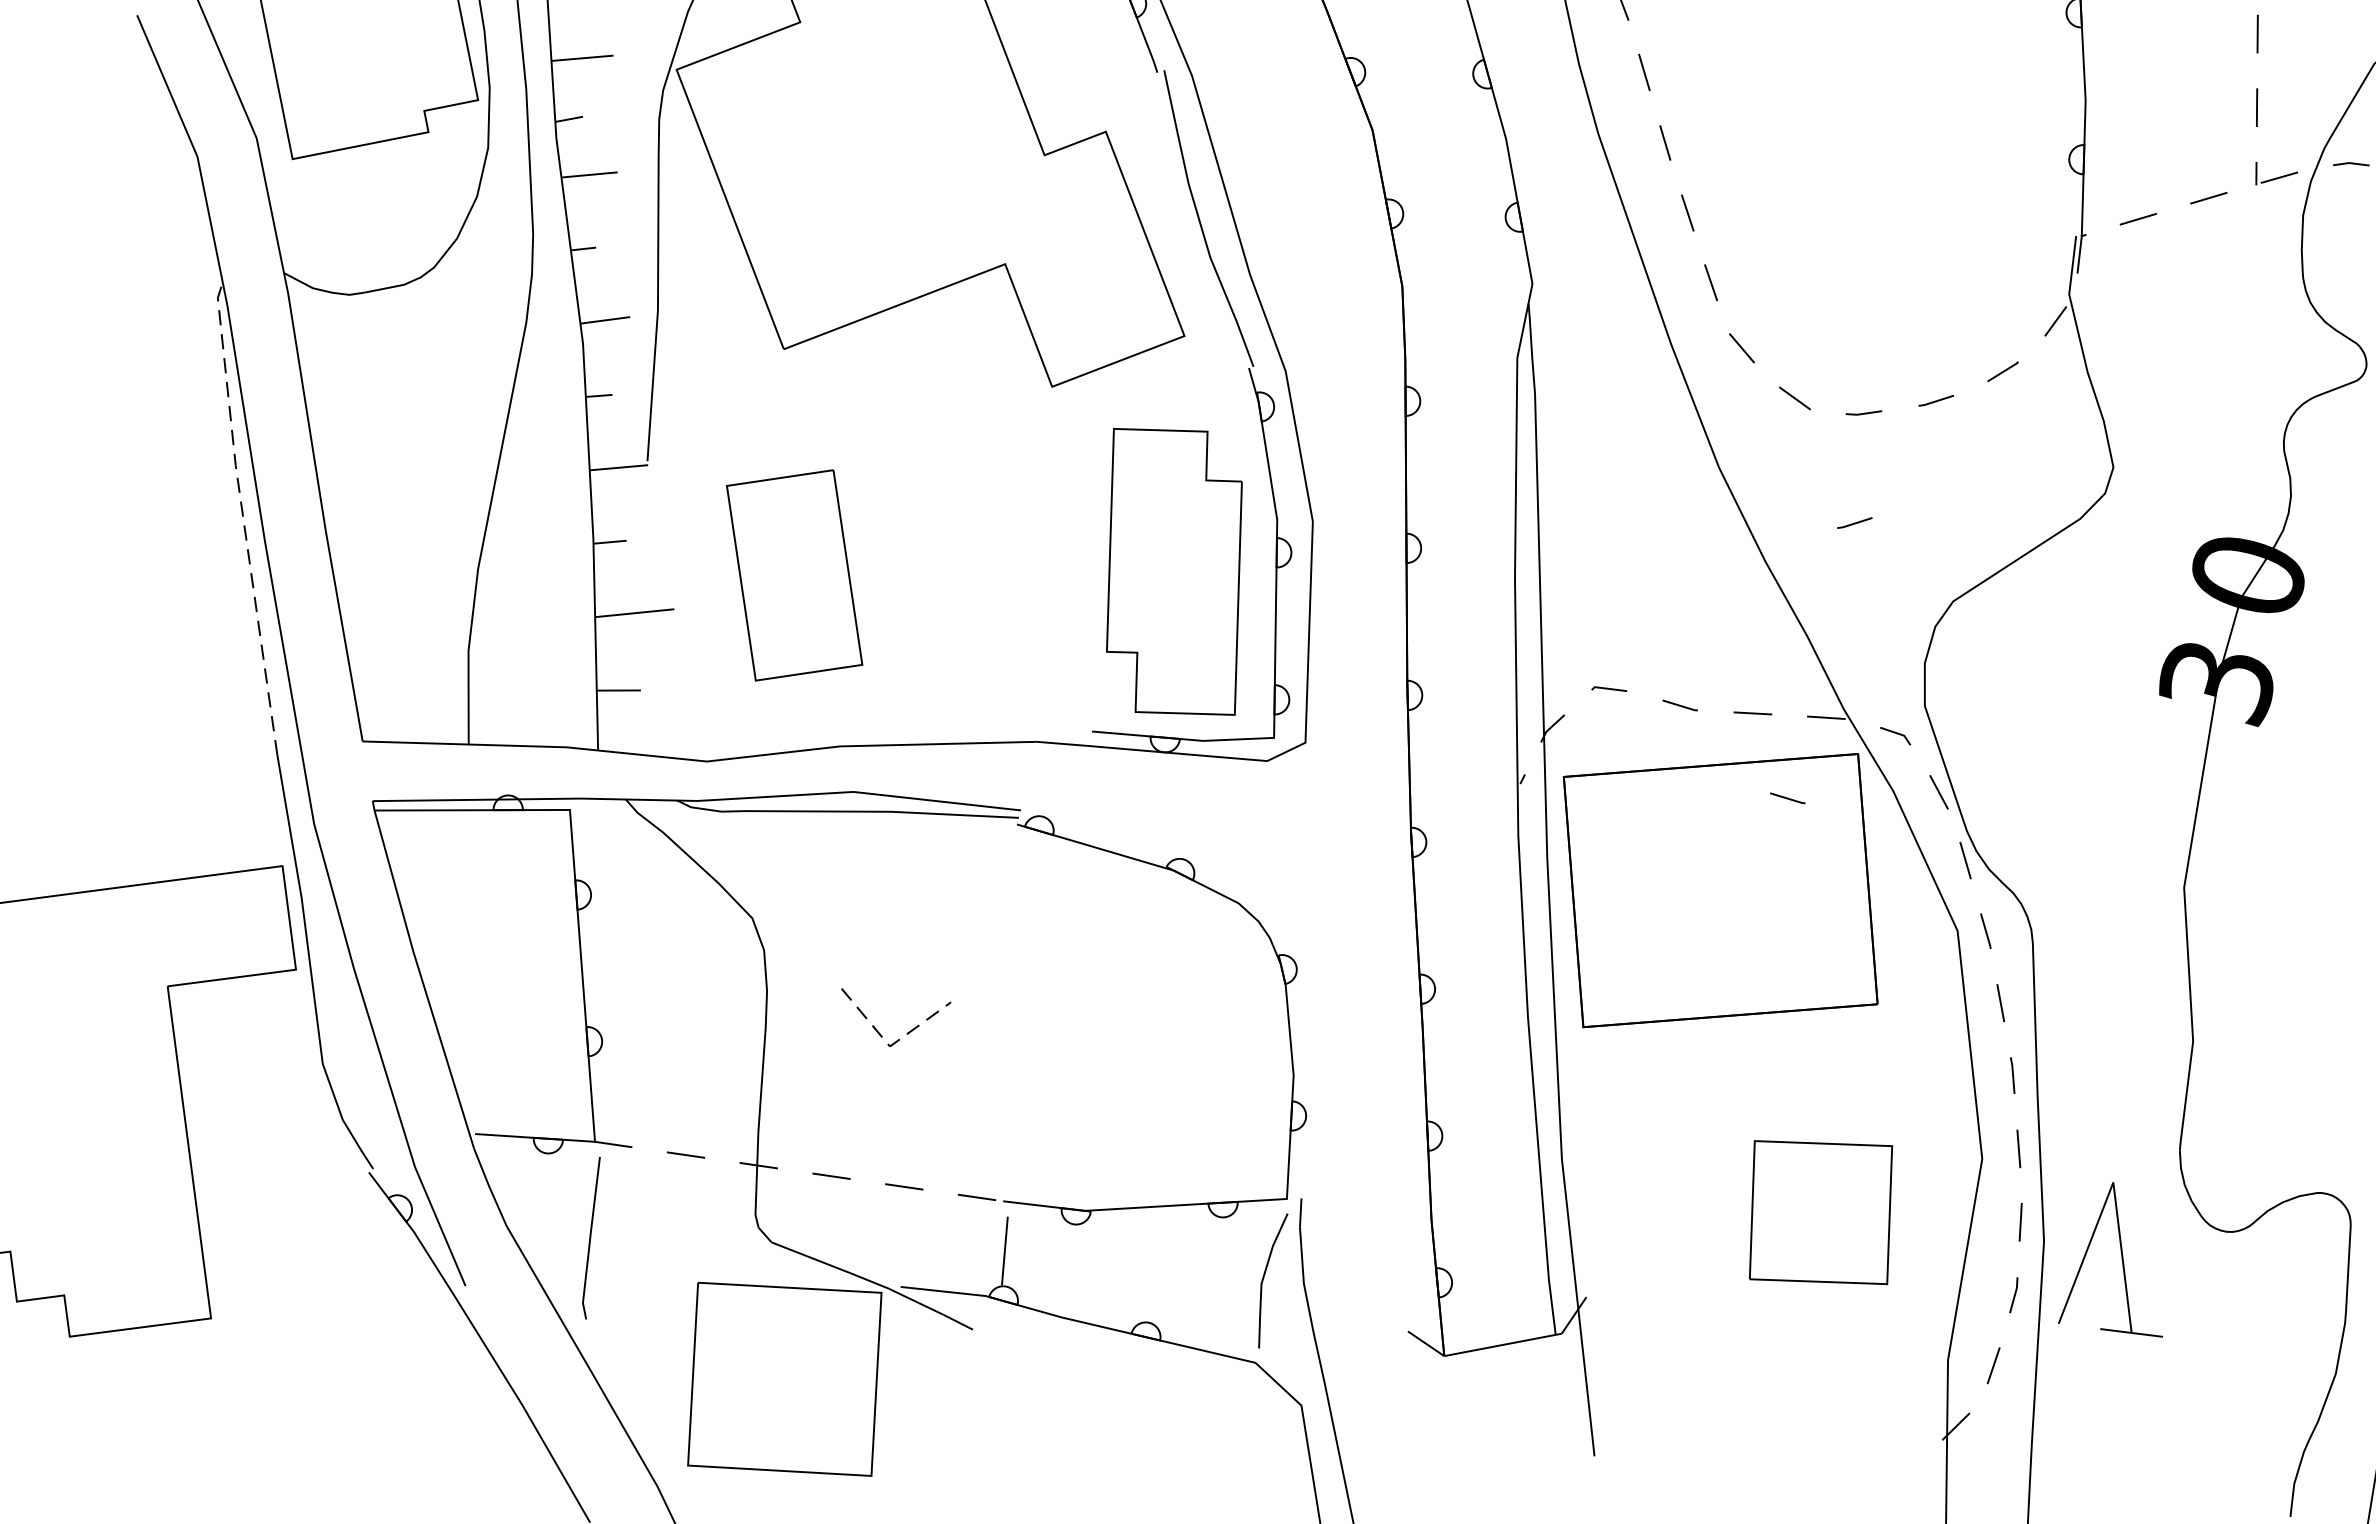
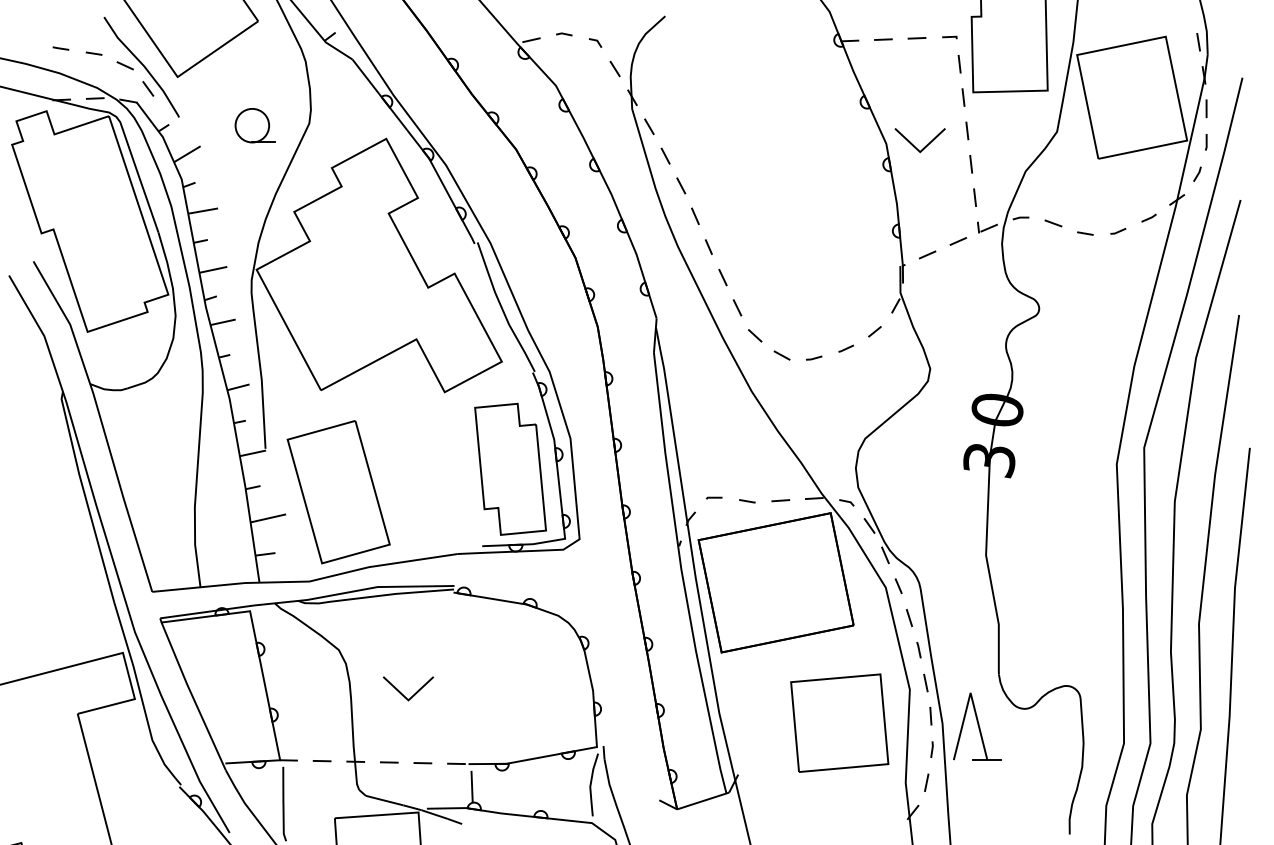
line: (243, 516) -> (85, 496), dashed -> solid
line: (1853, 522) -> (815, 408), removed
part: (794, 575) -> (338, 492), size x1.43
line: (1787, 798) -> (801, 537), removed
line: (889, 1046) -> (408, 700), dashed -> solid
part: (1820, 1211) -> (839, 722), size x1.43

